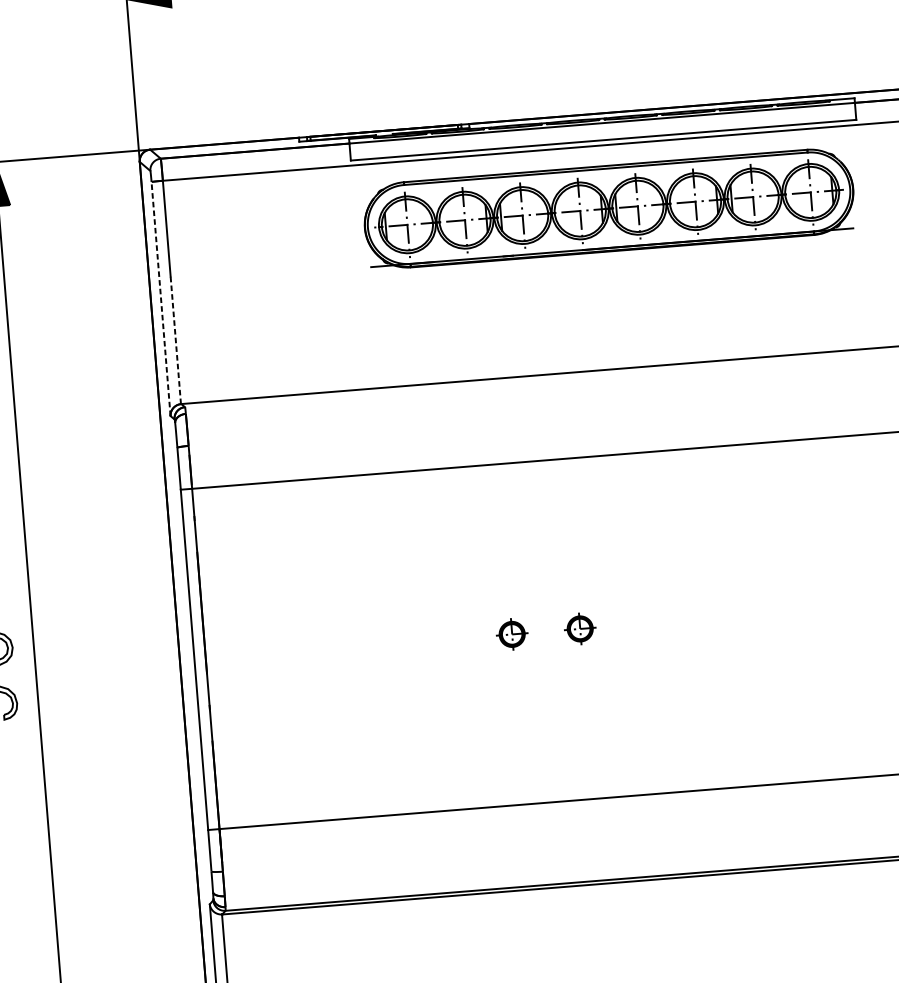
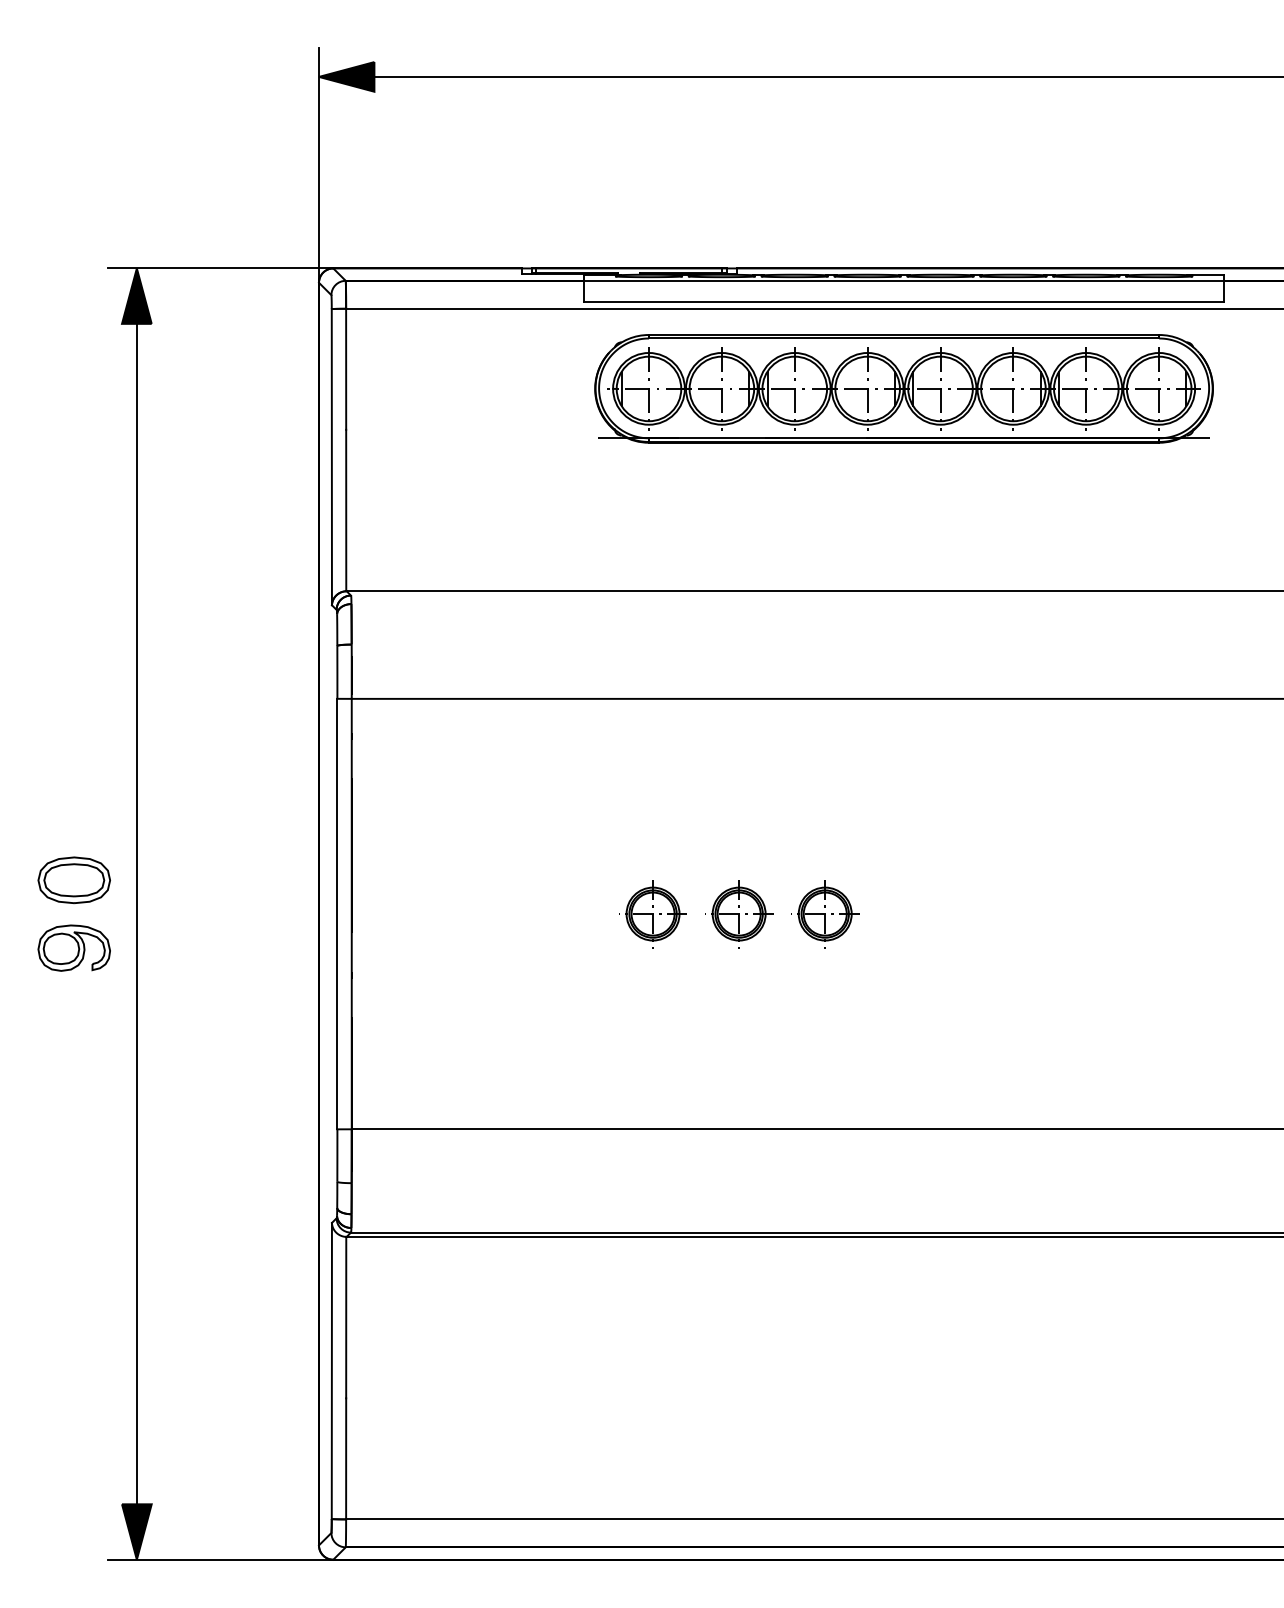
line: (160, 298) -> (331, 456), dashed -> solid
line: (176, 340) -> (346, 510), dashed -> solid
part: (580, 629) -> (825, 914), size x1.67
part: (512, 634) -> (739, 914), size x1.67
part: (443, 640) -> (652, 914), added

